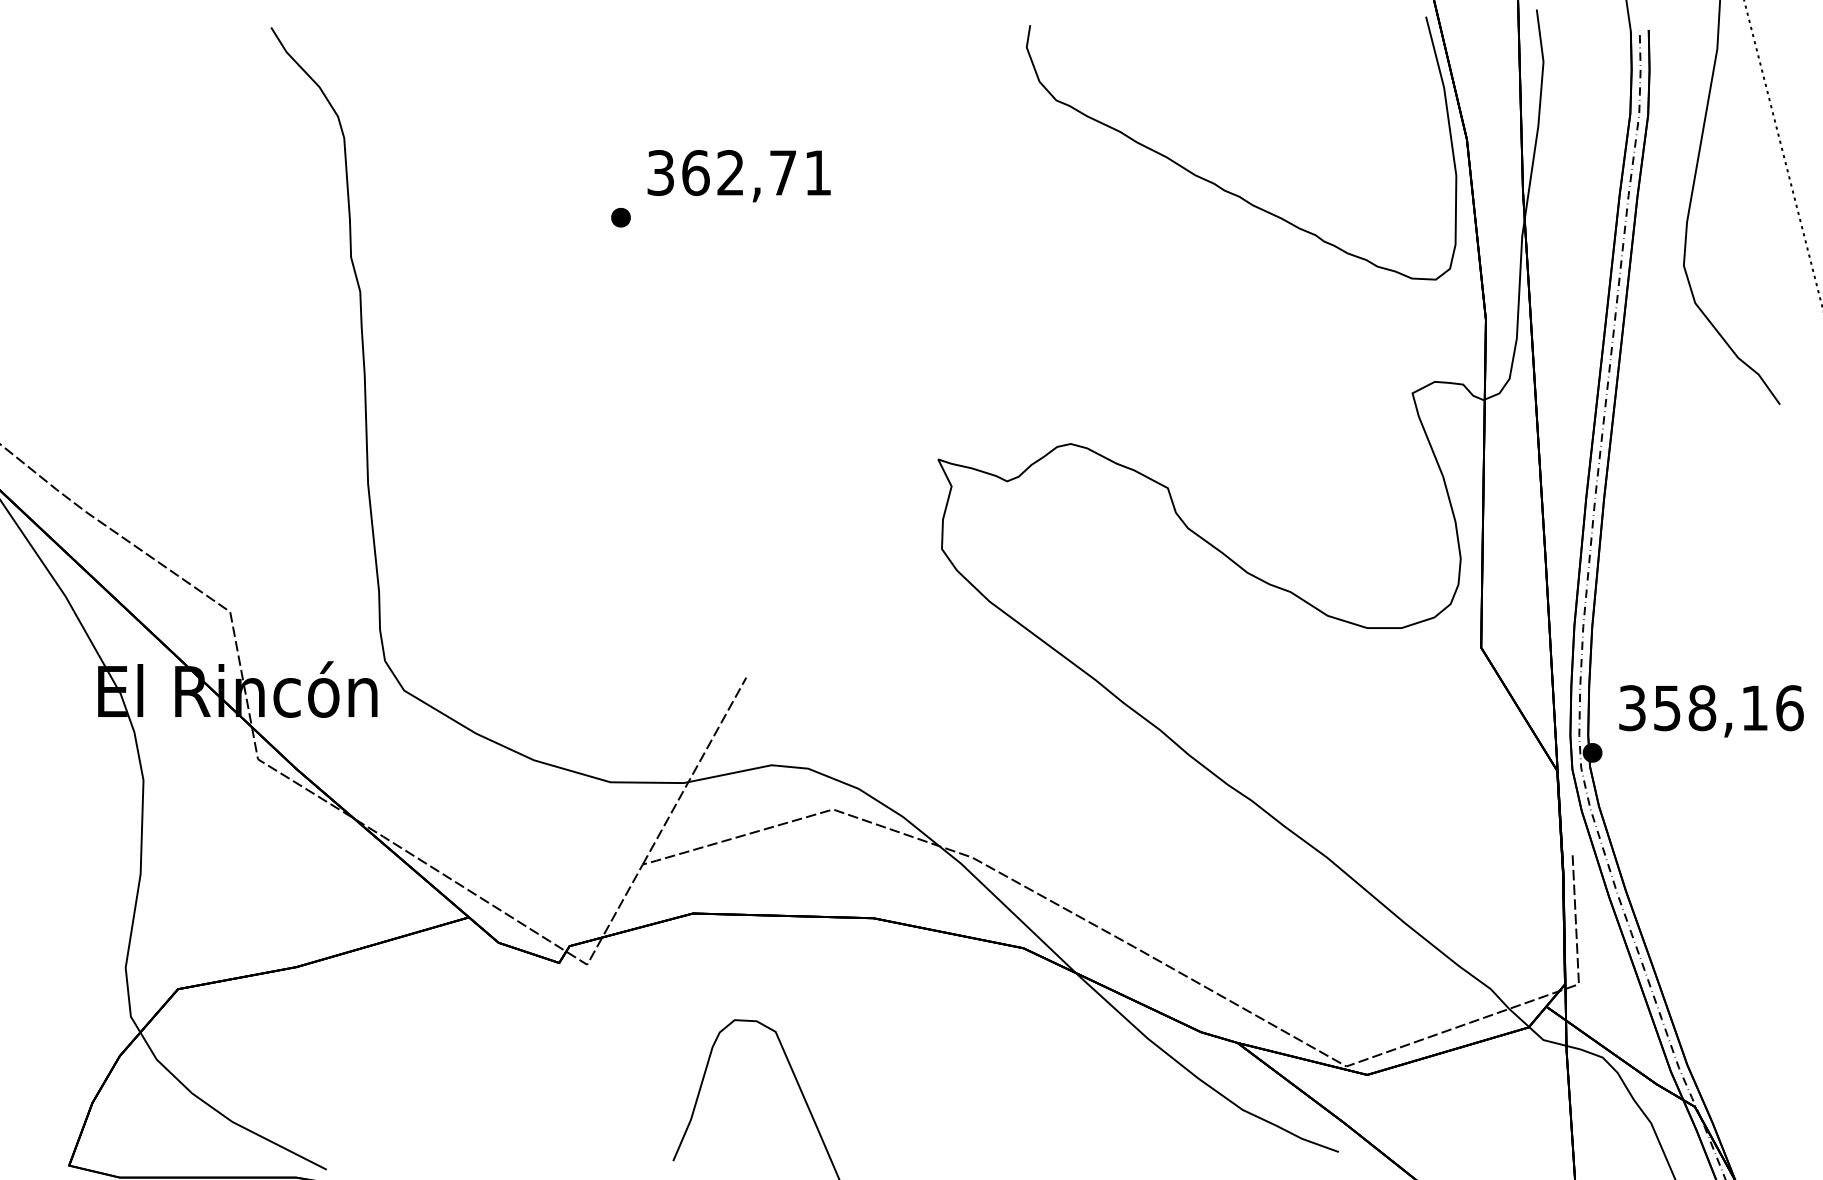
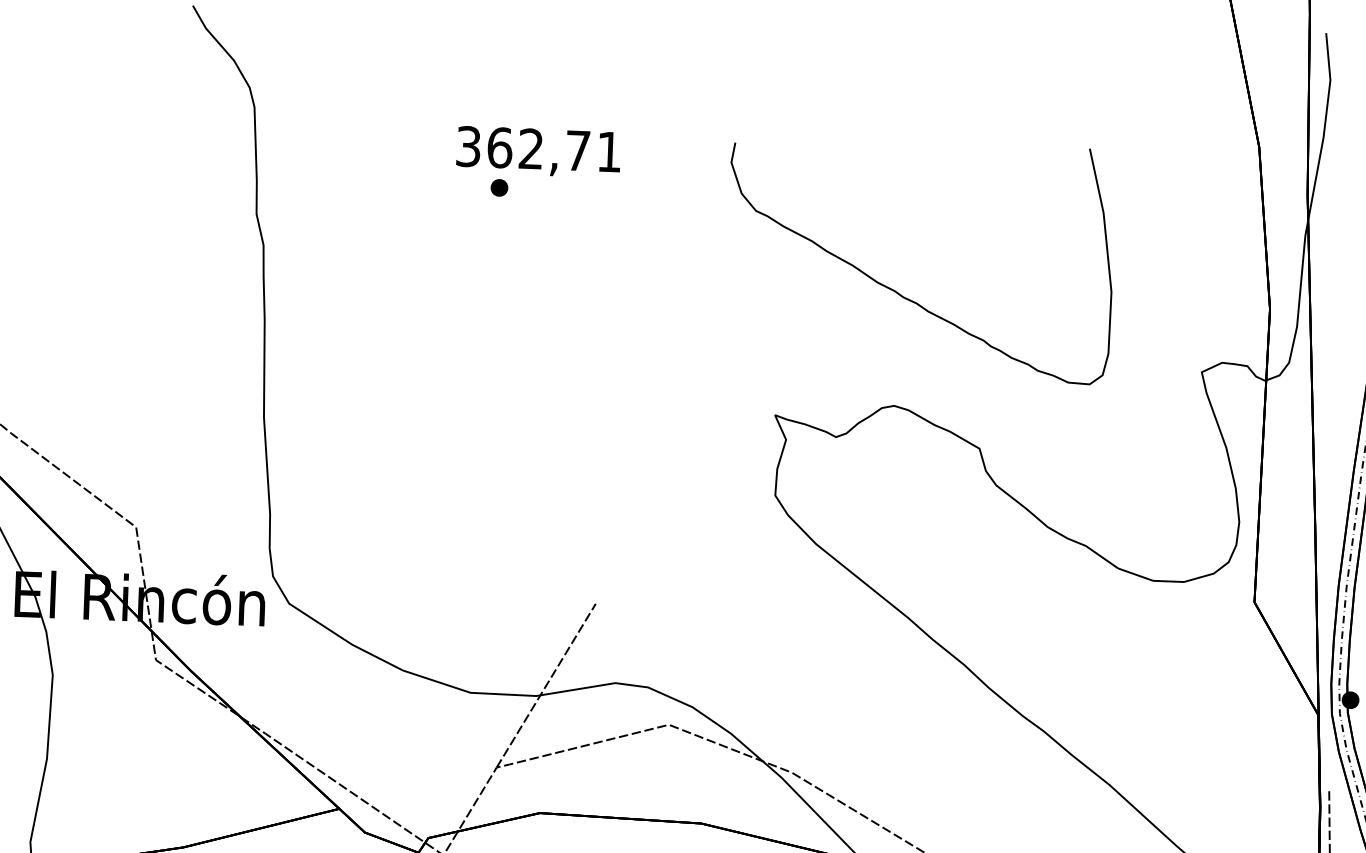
text: (738, 176) -> (538, 152), moved
curve: (1217, 184) -> (897, 291), moved

